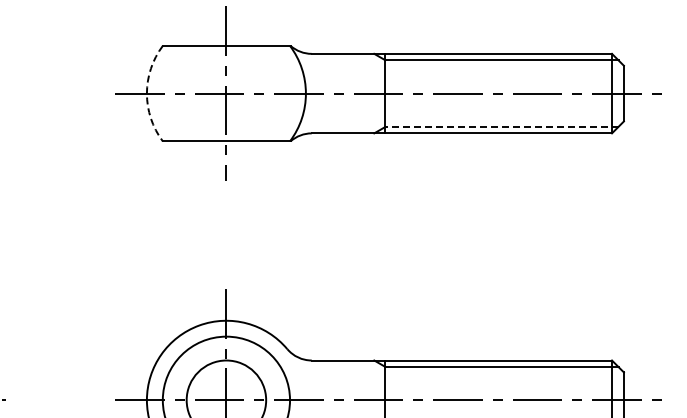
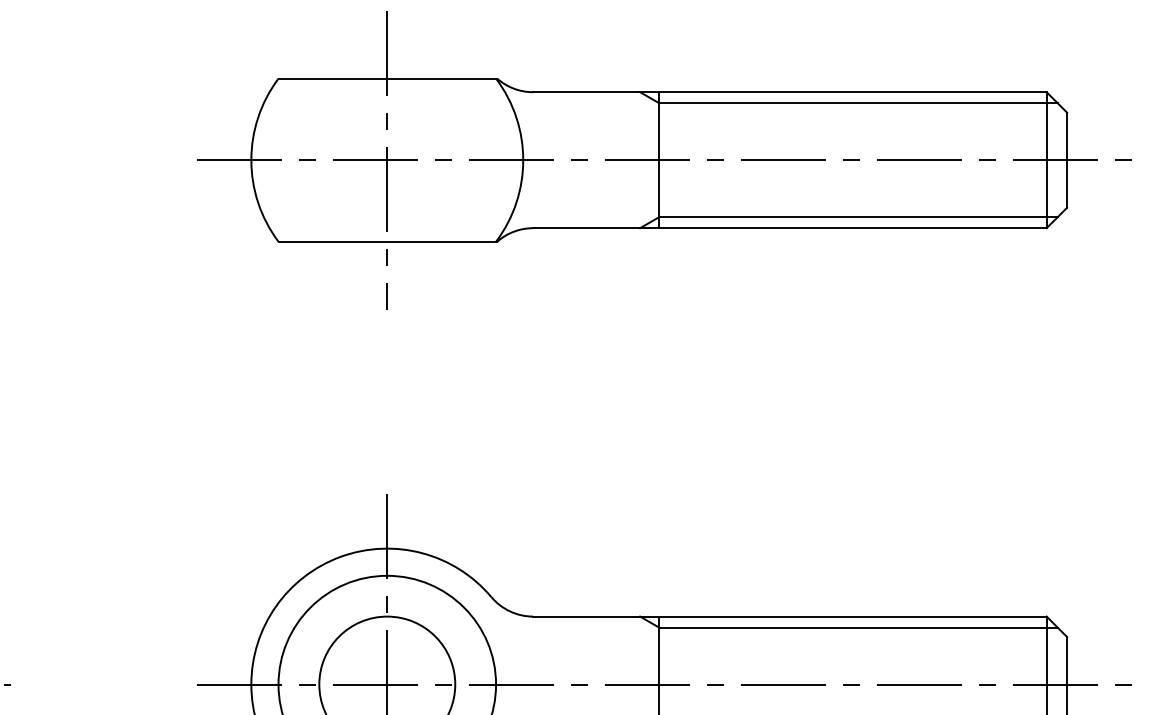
arc: (146, 93) -> (250, 159), dashed -> solid
line: (501, 126) -> (857, 216), dashed -> solid

